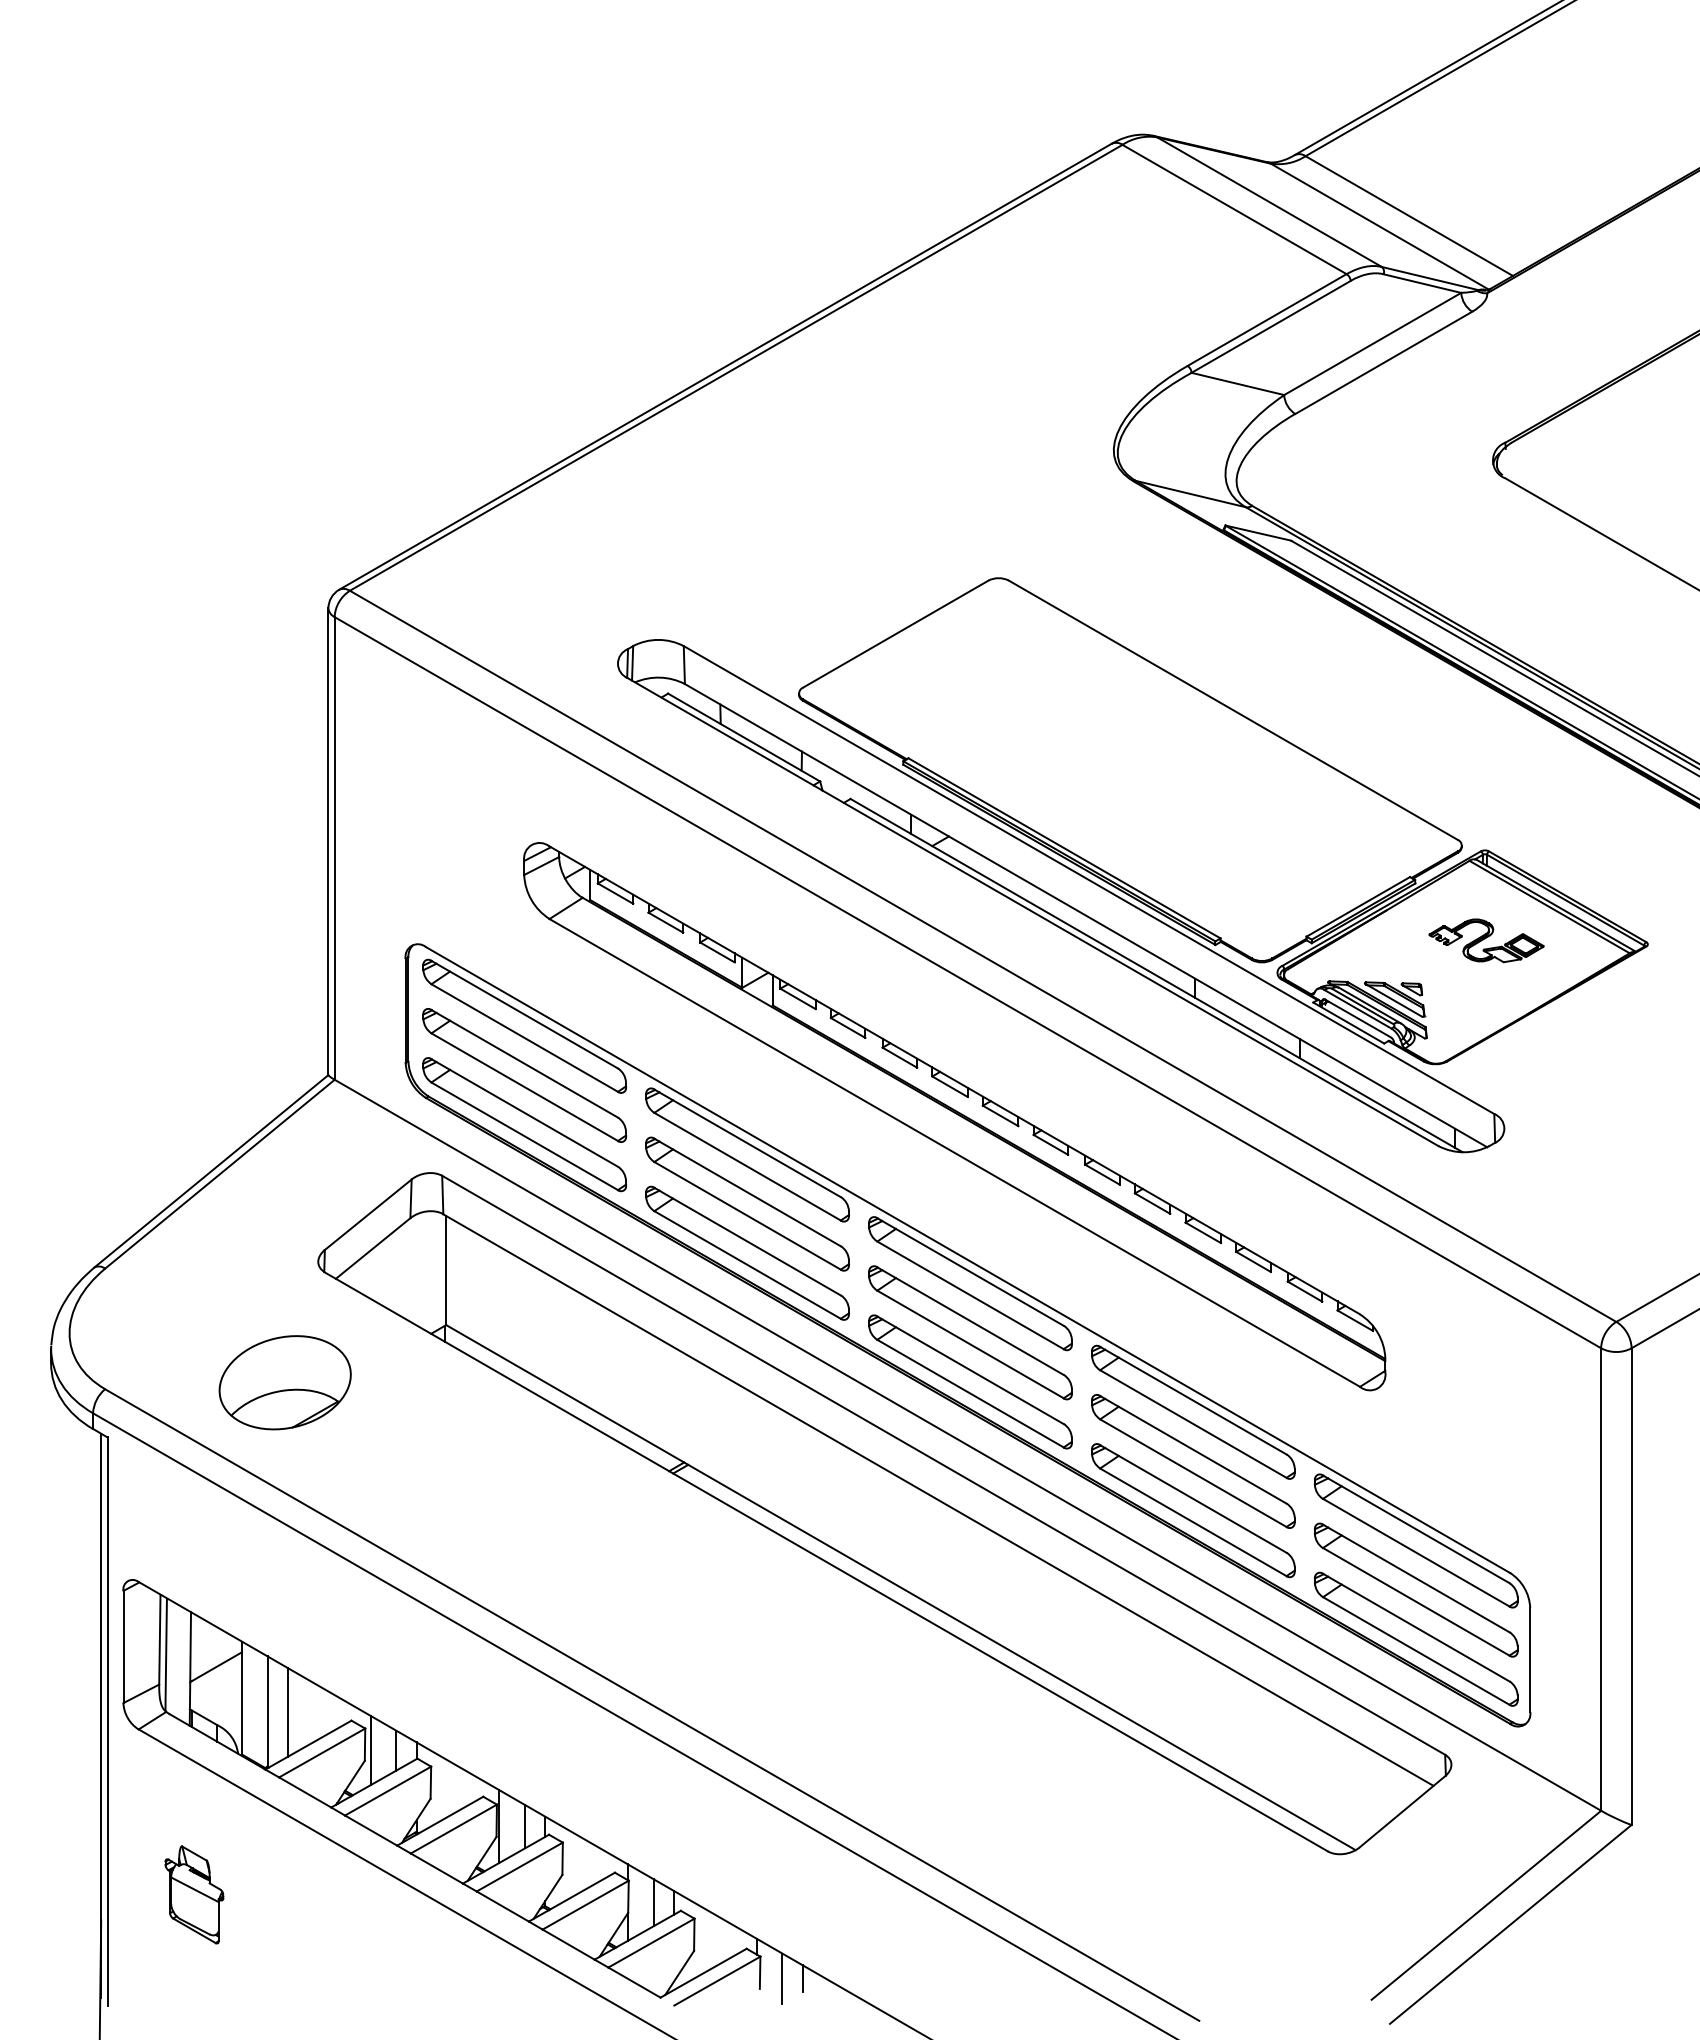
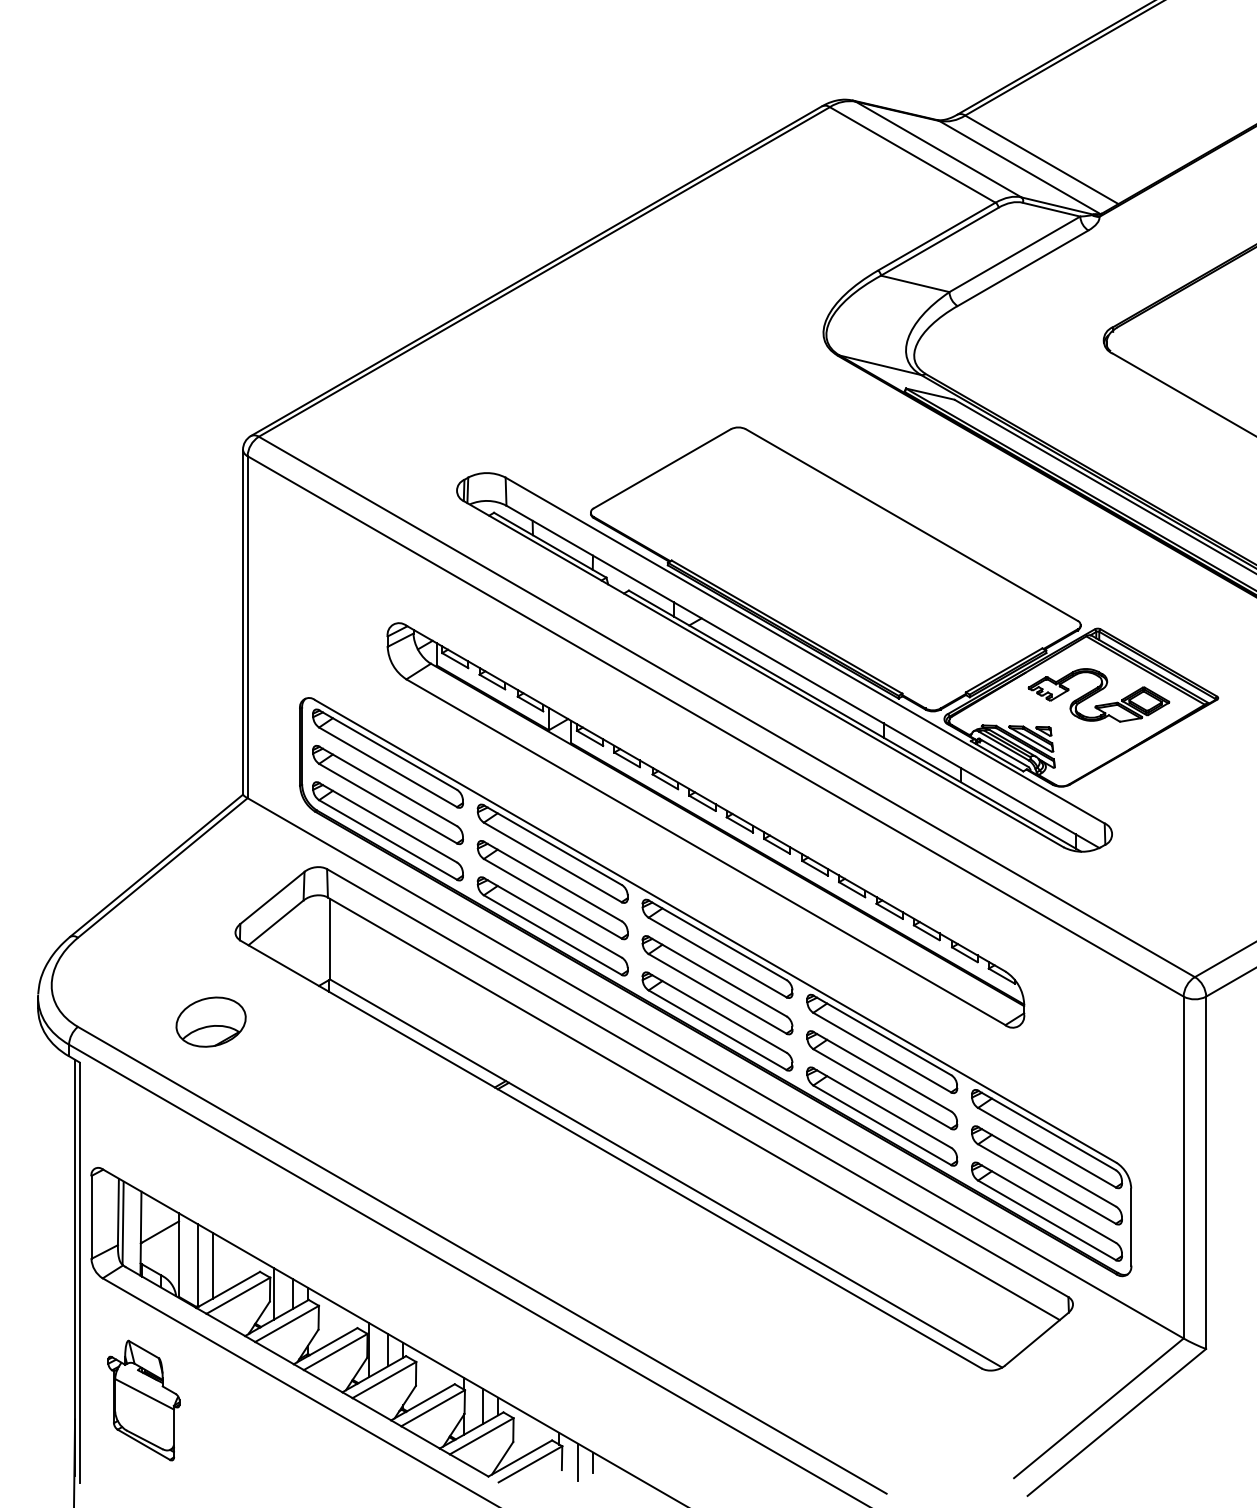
part: (1486, 940) -> (1098, 695), size x1.67
part: (285, 1382) -> (211, 1021), size x0.71
part: (194, 1894) -> (144, 1400), size x1.67

